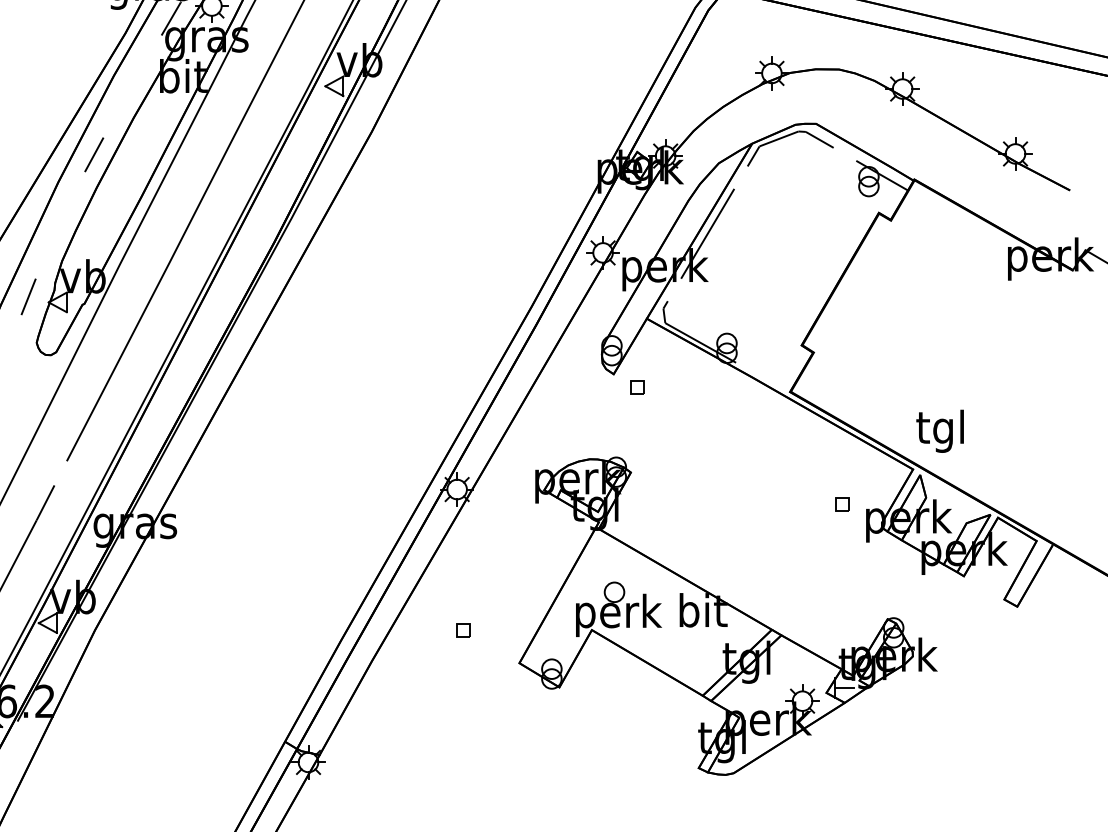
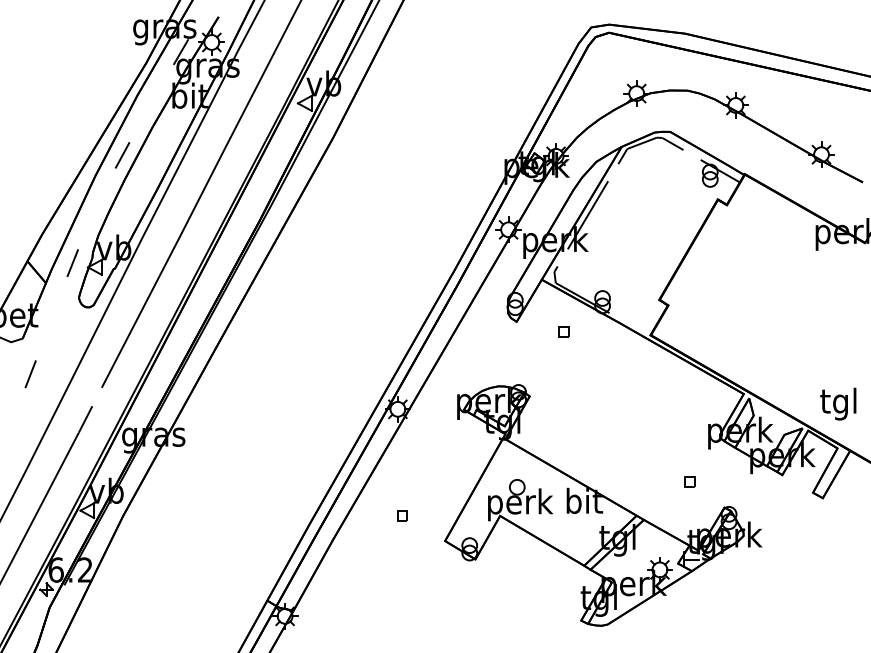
part: (637, 386) -> (563, 331), moved
text: (940, 430) -> (838, 403), moved
part: (841, 504) -> (689, 481), moved

